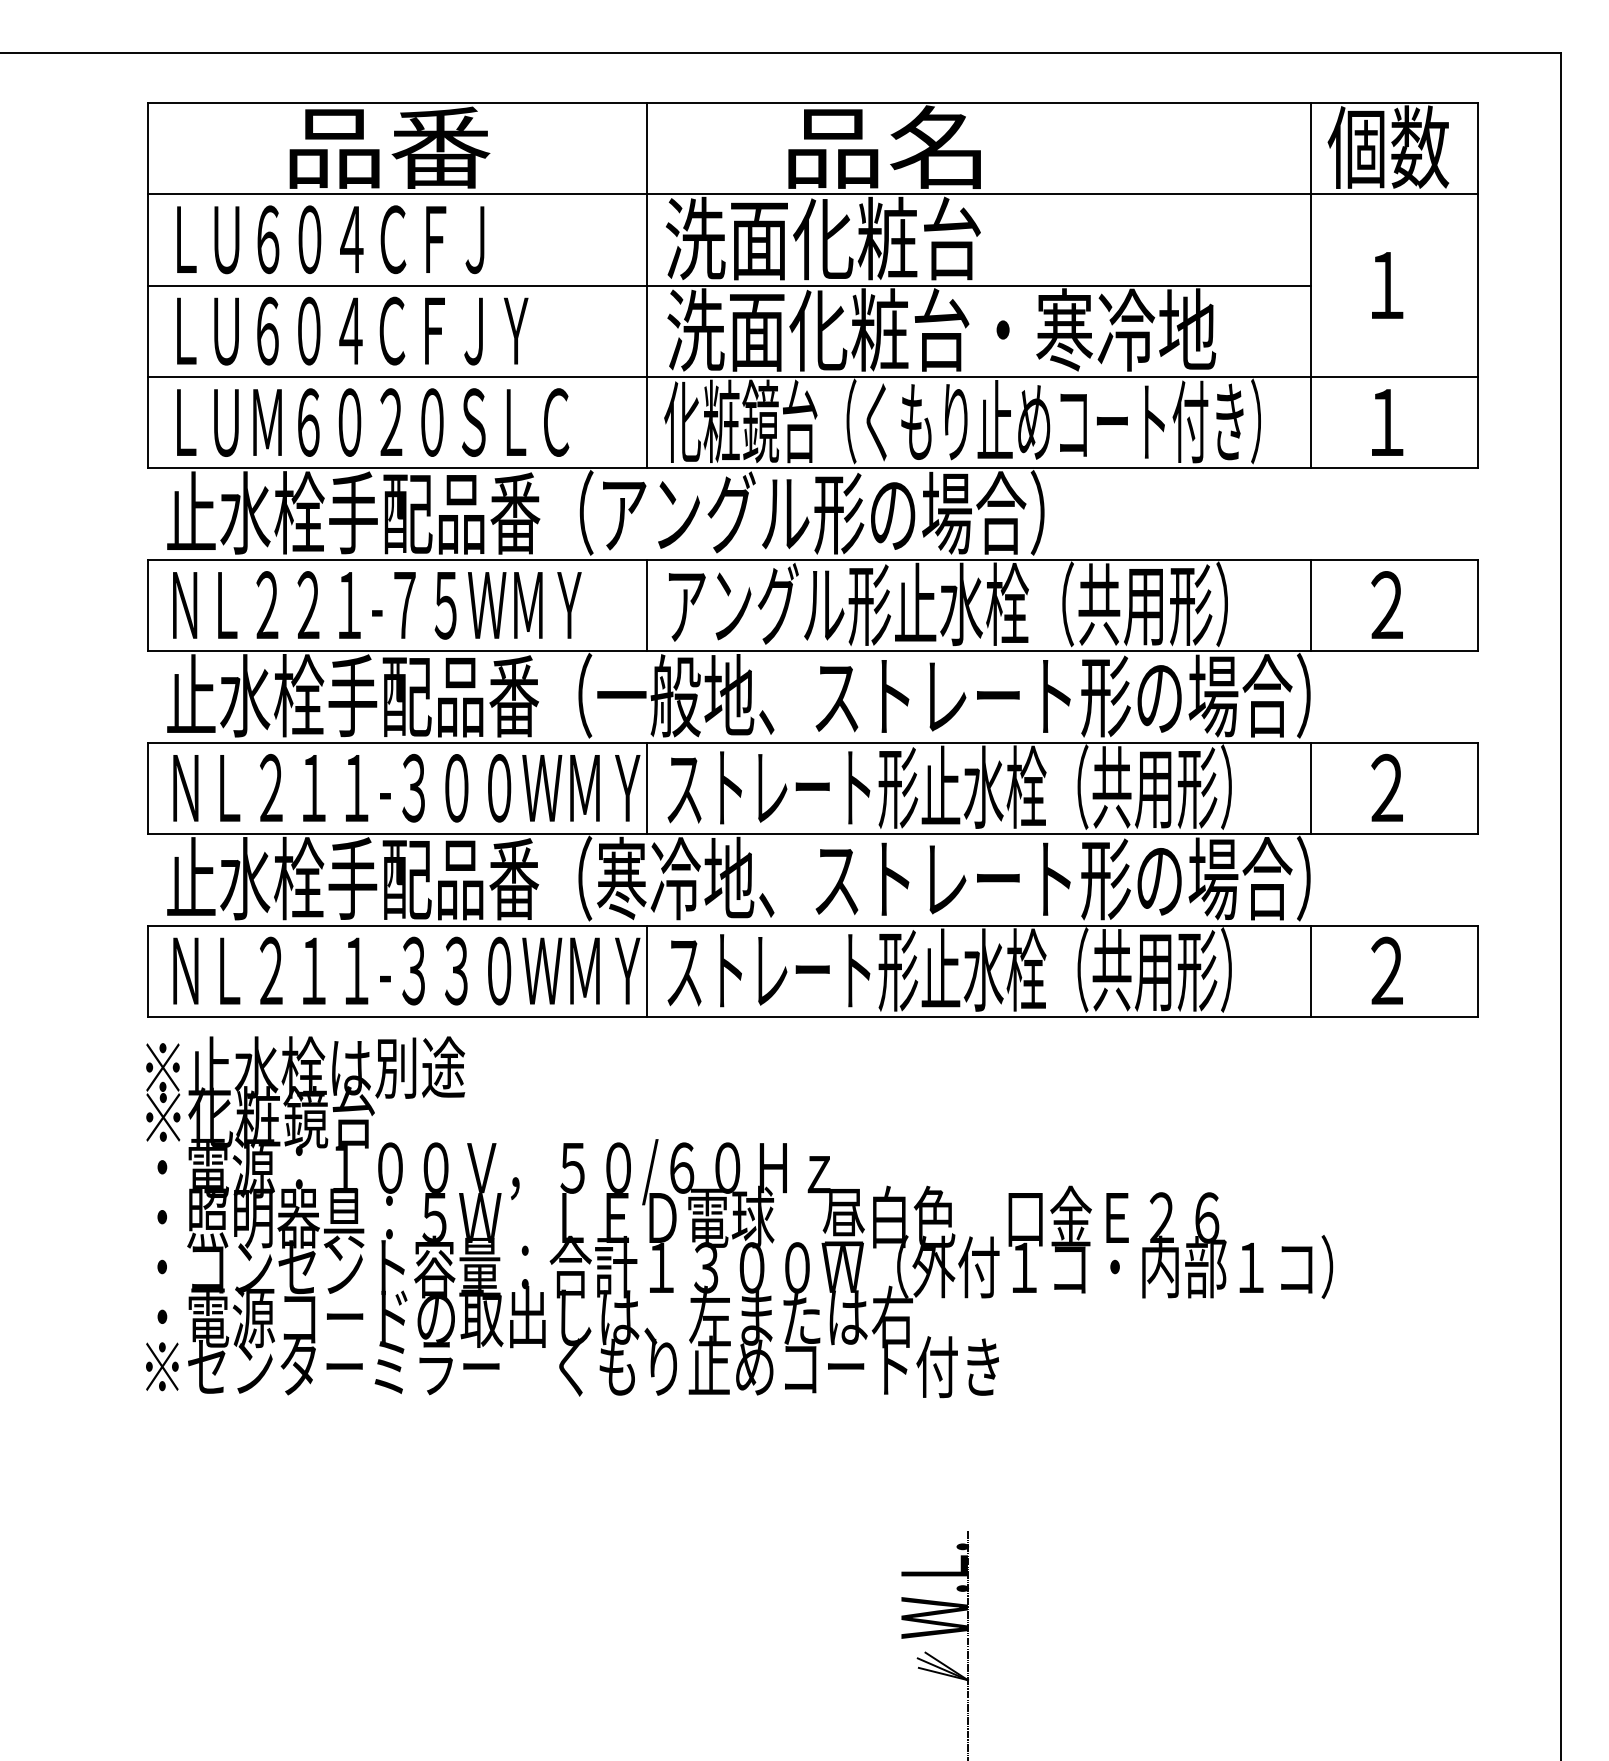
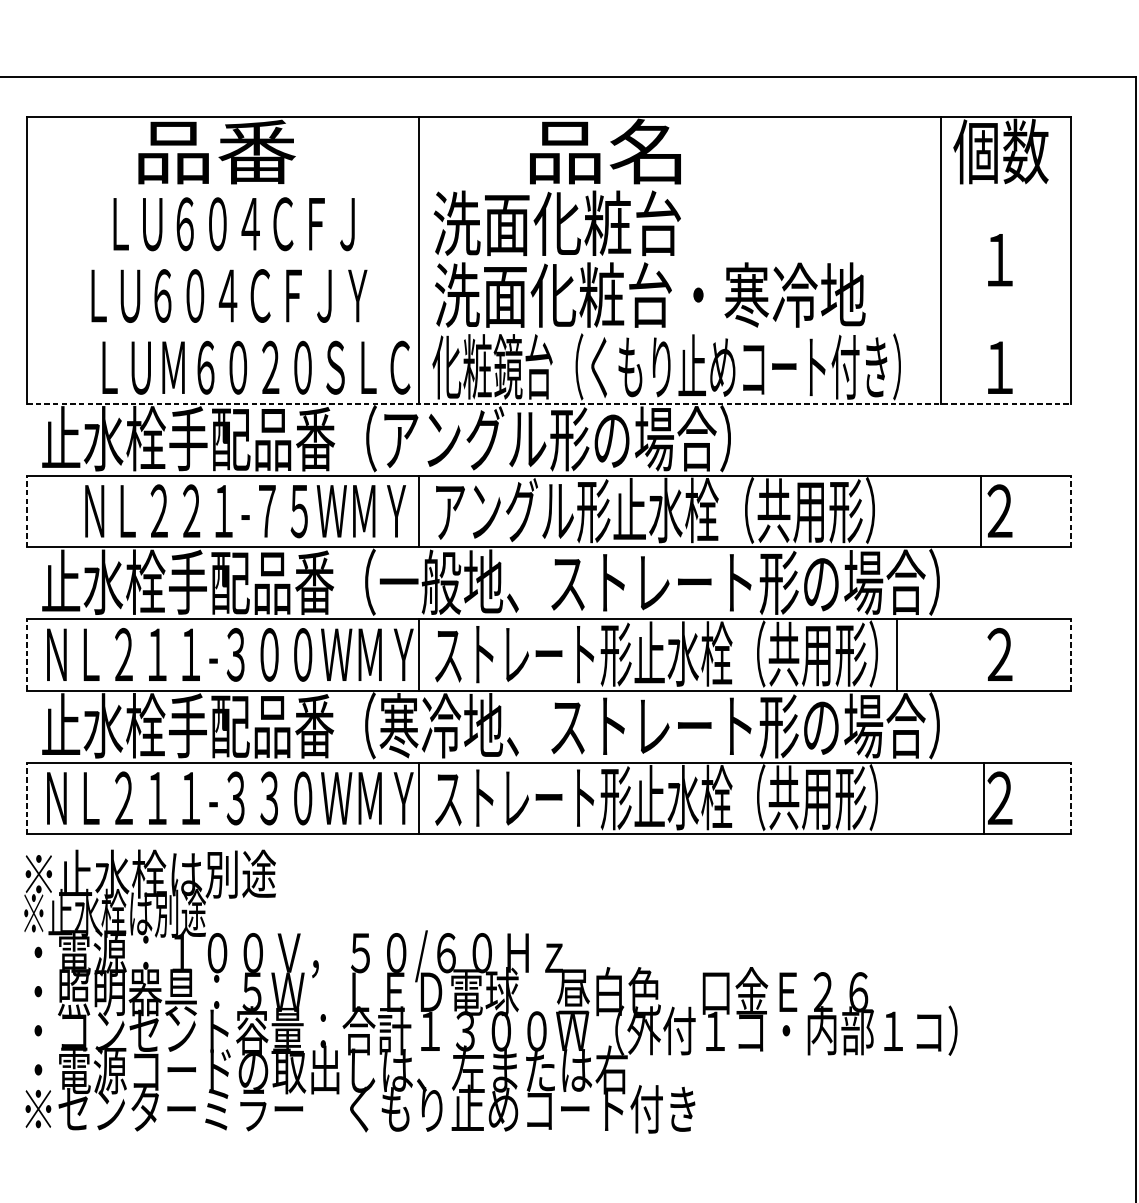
line: (812, 194) -> (548, 188), removed
text: (330, 239) -> (234, 224), moved
line: (729, 285) -> (483, 260), removed
text: (352, 330) -> (229, 295), moved
line: (812, 376) -> (548, 331), removed
text: (373, 422) -> (256, 367), moved
line: (812, 468) -> (548, 403), solid -> dashed
line: (147, 605) -> (26, 511), solid -> dashed
text: (377, 605) -> (245, 511), moved
line: (1311, 605) -> (980, 511), moved
line: (1477, 605) -> (1070, 511), solid -> dashed
line: (147, 788) -> (26, 655), solid -> dashed
line: (1311, 788) -> (897, 655), moved
line: (1477, 788) -> (1070, 655), solid -> dashed
line: (1311, 970) -> (983, 797), moved
line: (147, 971) -> (26, 798), solid -> dashed
line: (1477, 971) -> (1070, 798), solid -> dashed
text: (259, 1117) -> (114, 913), ※化粧鏡台 -> ※止水栓は別途

